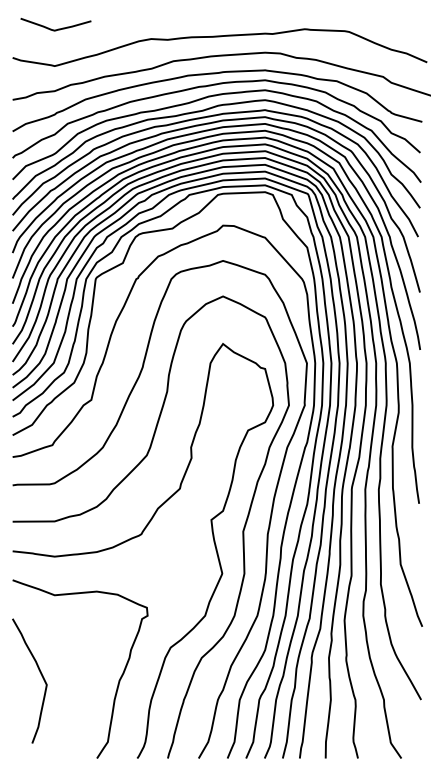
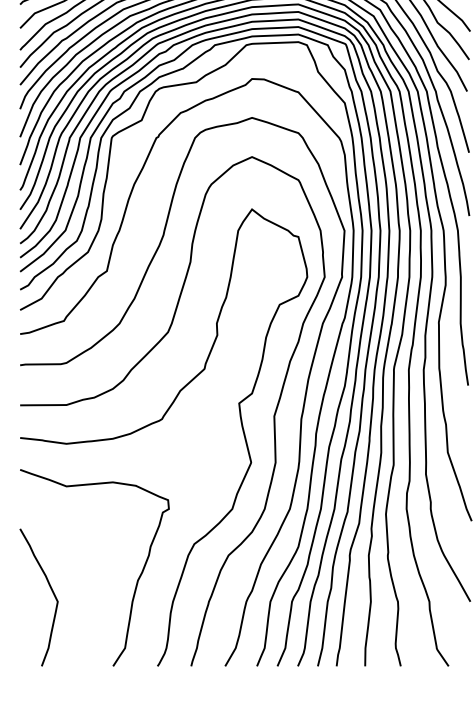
curve: (40, 674) -> (50, 590), moved

